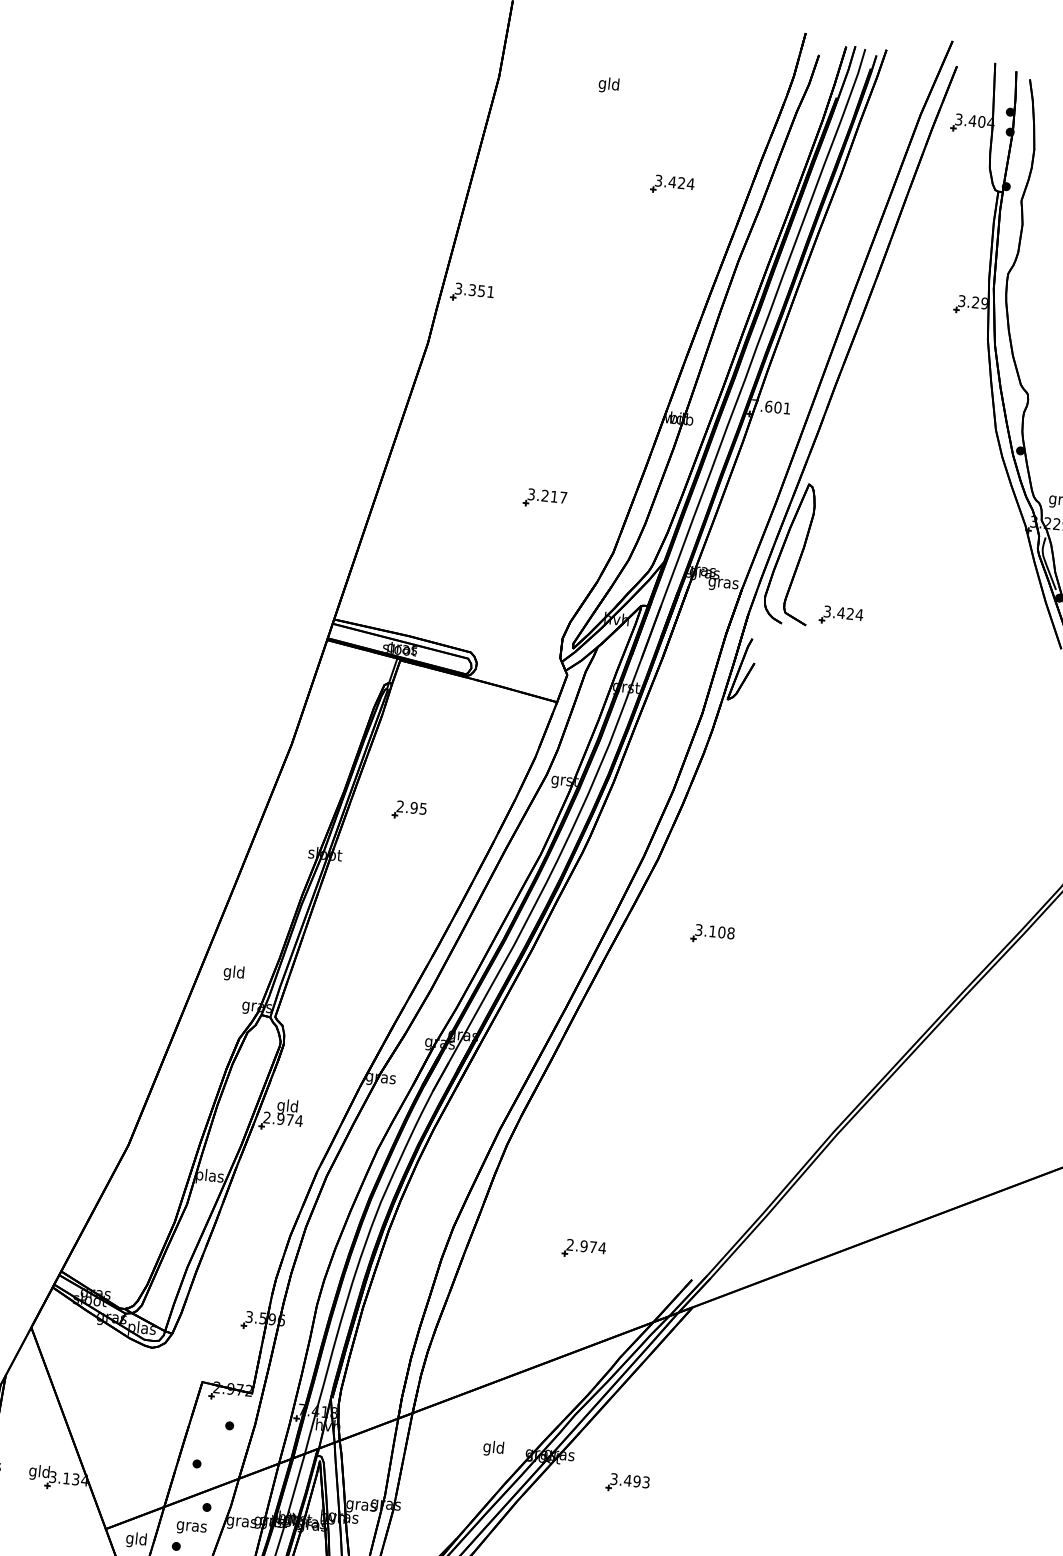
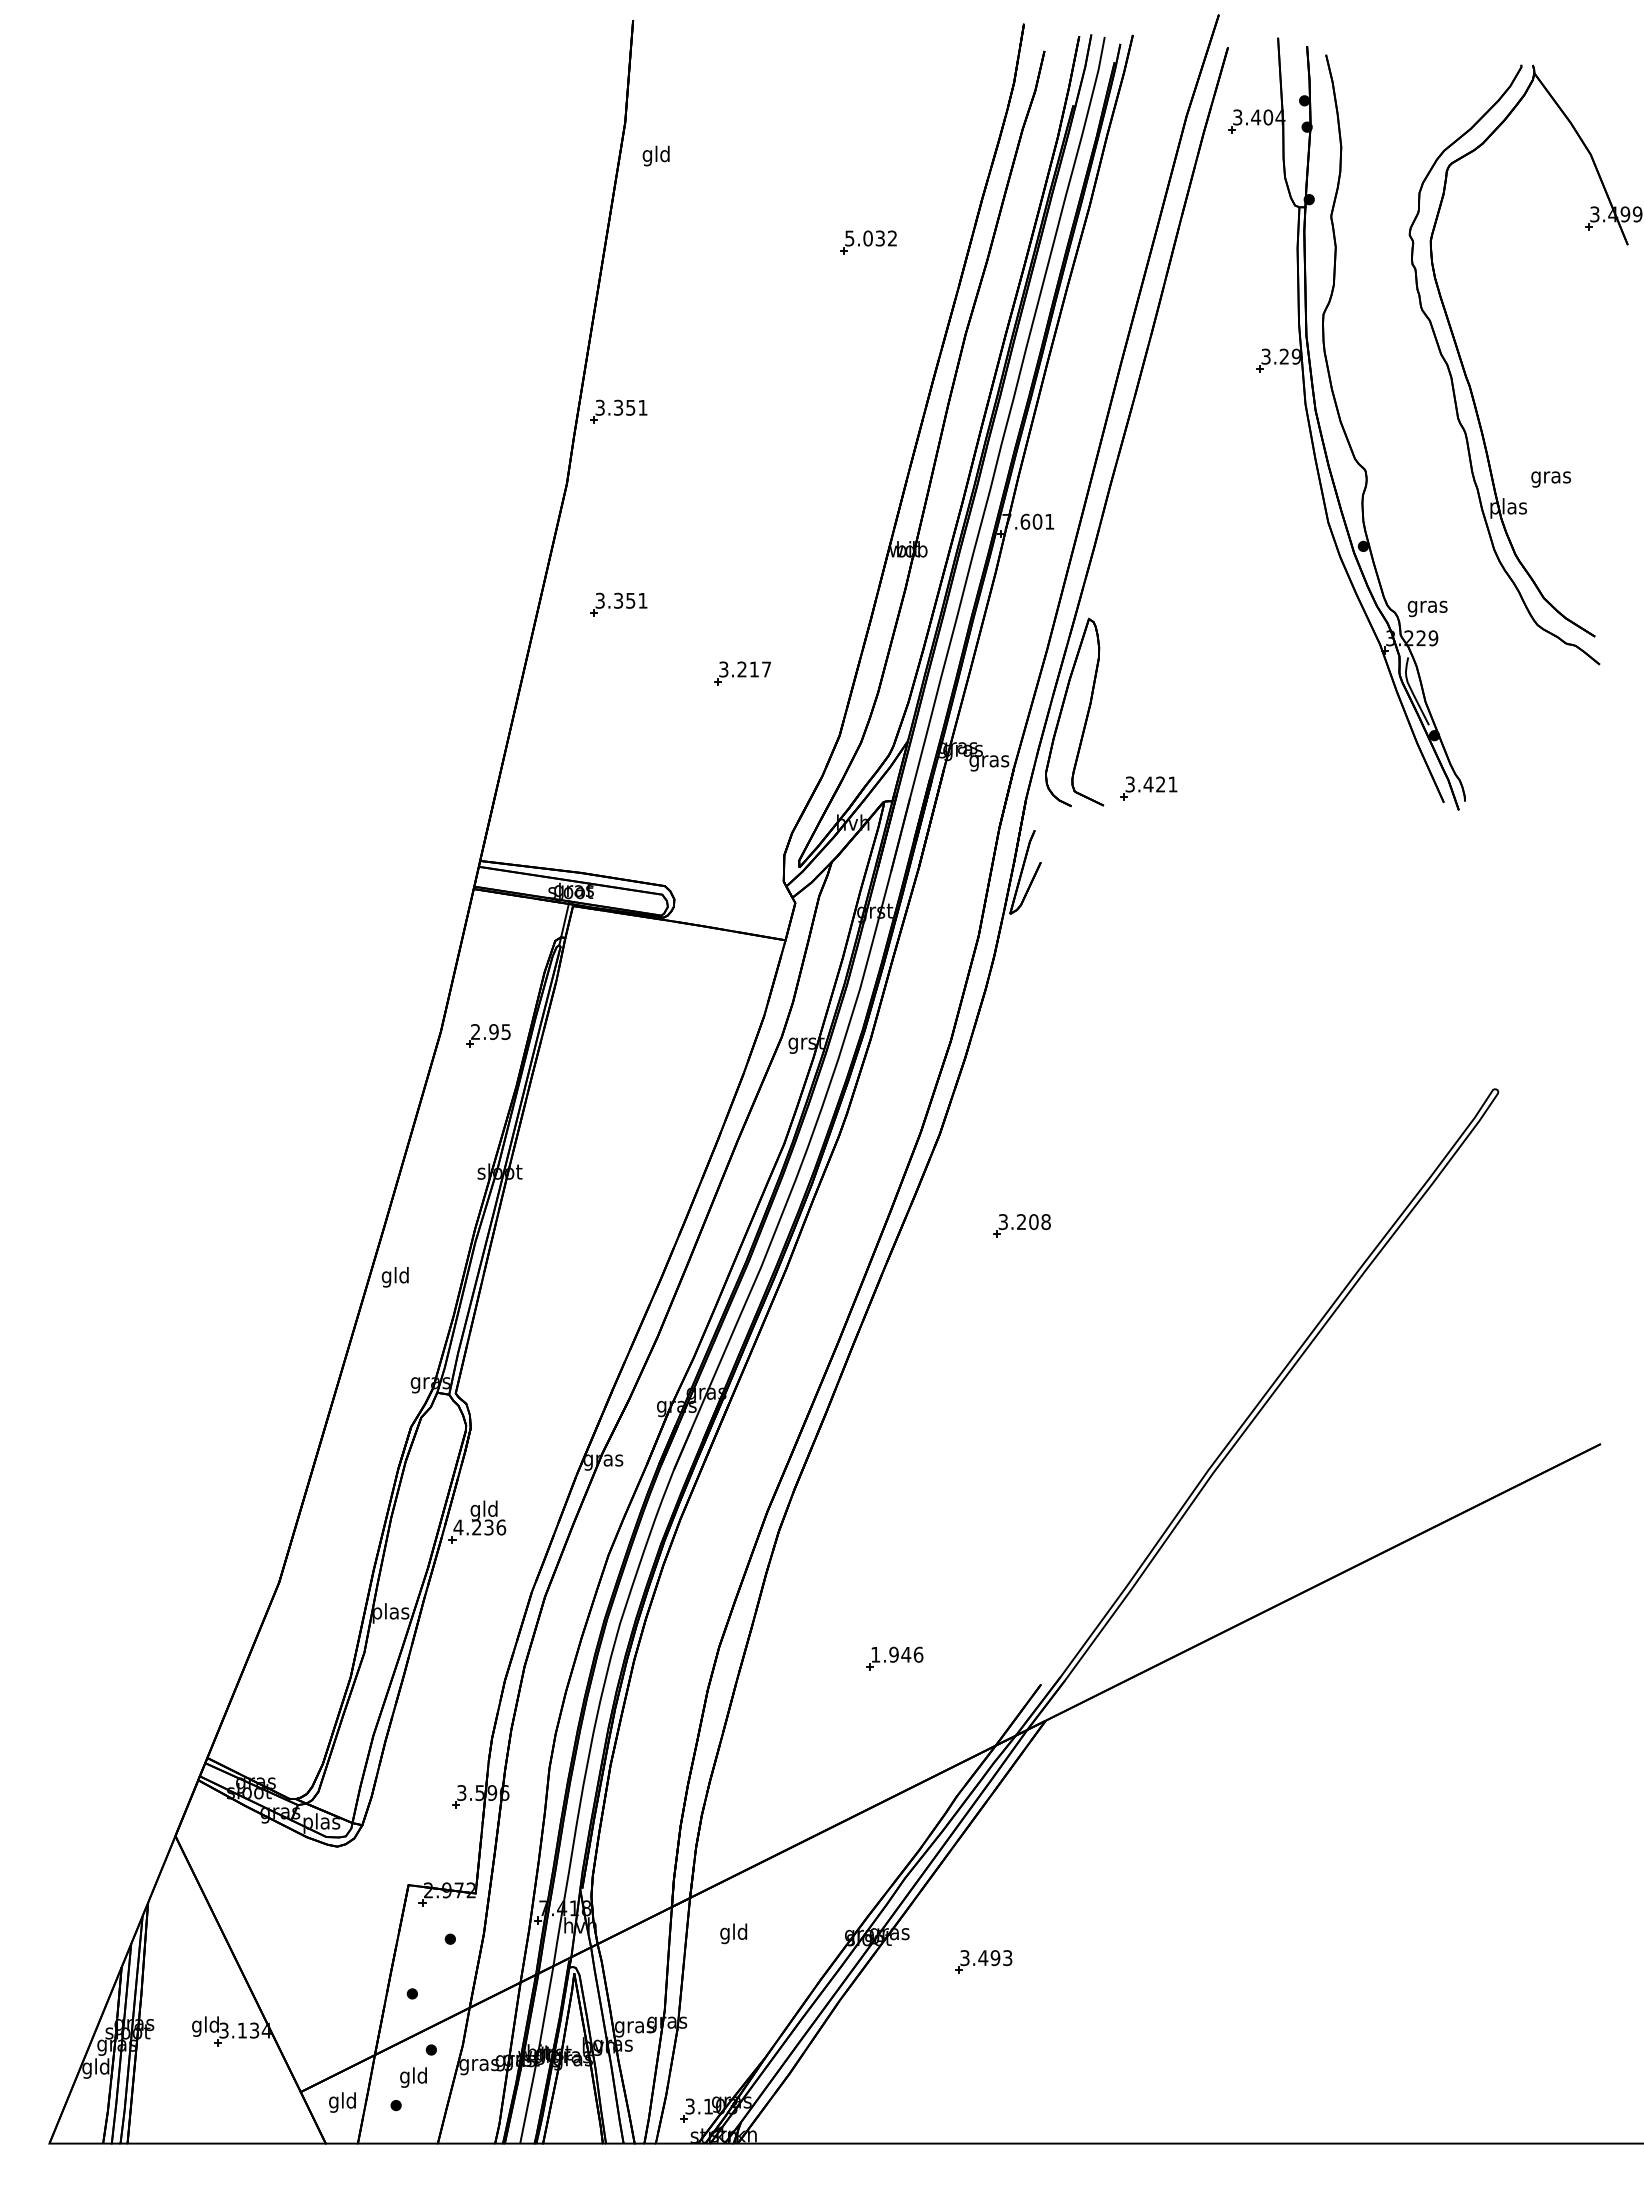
text: (608, 84) -> (655, 155), moved
text: (675, 182) -> (871, 238), 3.424 -> 5.032
part: (457, 437) -> (618, 604), added
text: (859, 614) -> (1172, 784), 3.424 -> 3.421
part: (409, 810) -> (488, 1035), moved
text: (712, 931) -> (1021, 1221), 3.108 -> 3.208
text: (233, 973) -> (394, 1277), moved
text: (282, 1119) -> (479, 1527), 2.974 -> 4.236
text: (586, 1246) -> (897, 1654), 2.974 -> 1.946
text: (493, 1448) -> (733, 1933), moved
text: (191, 1526) -> (413, 2077), gras -> gld

